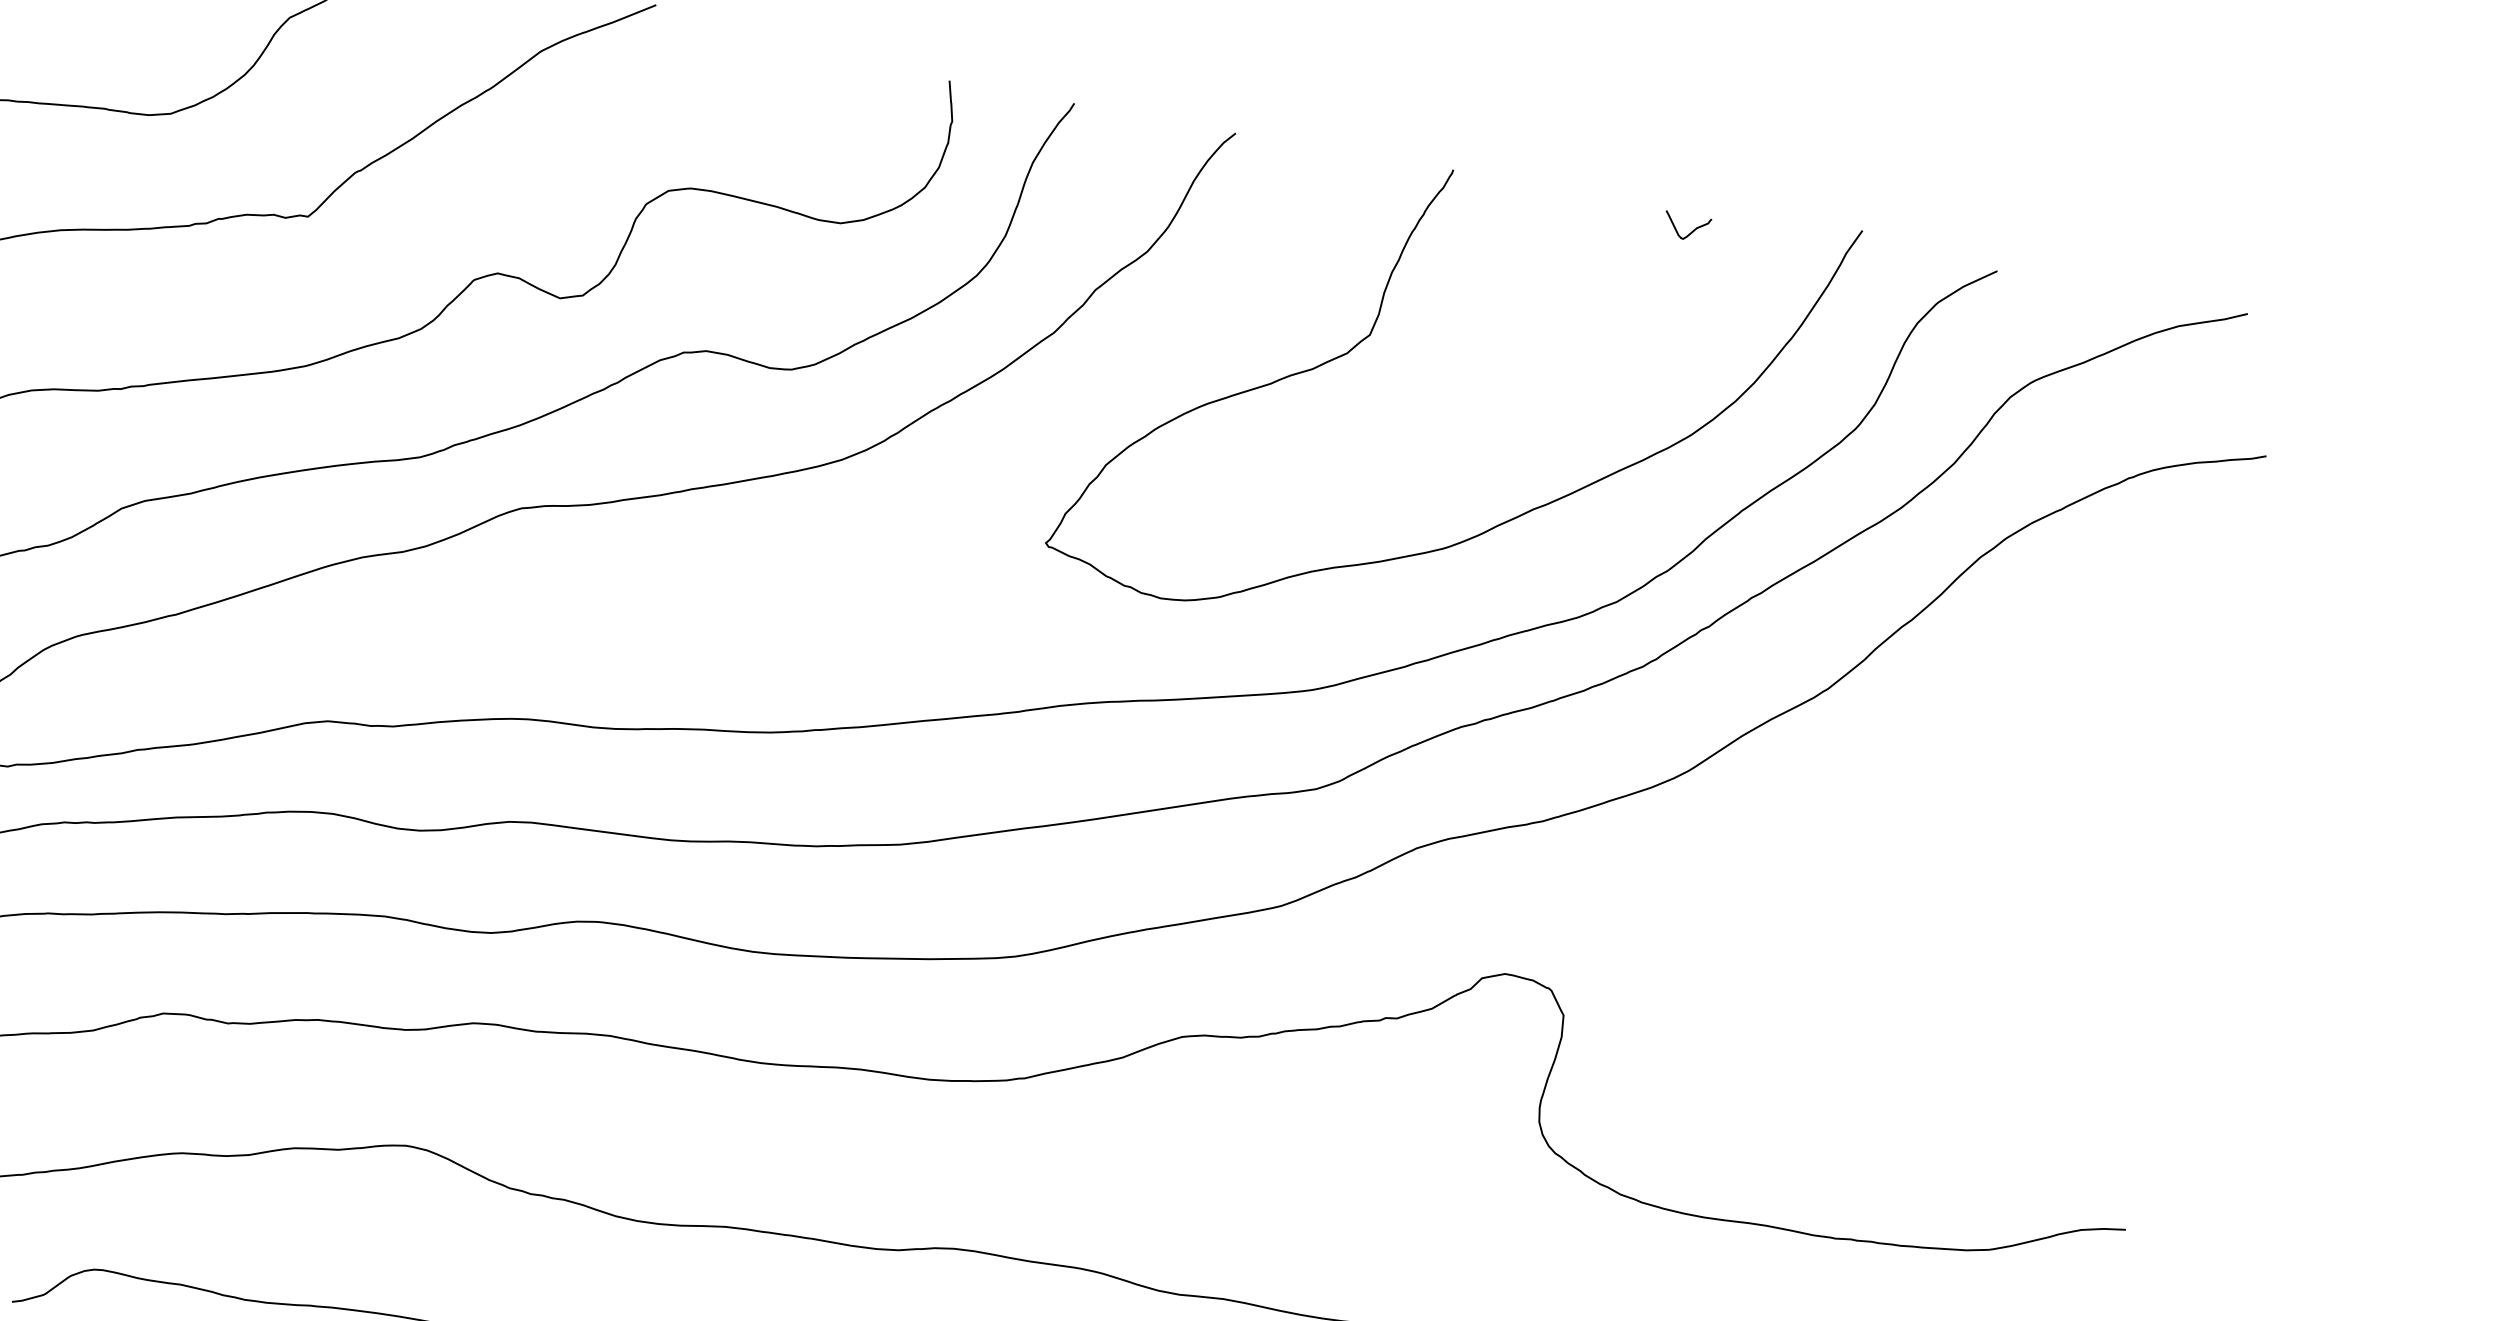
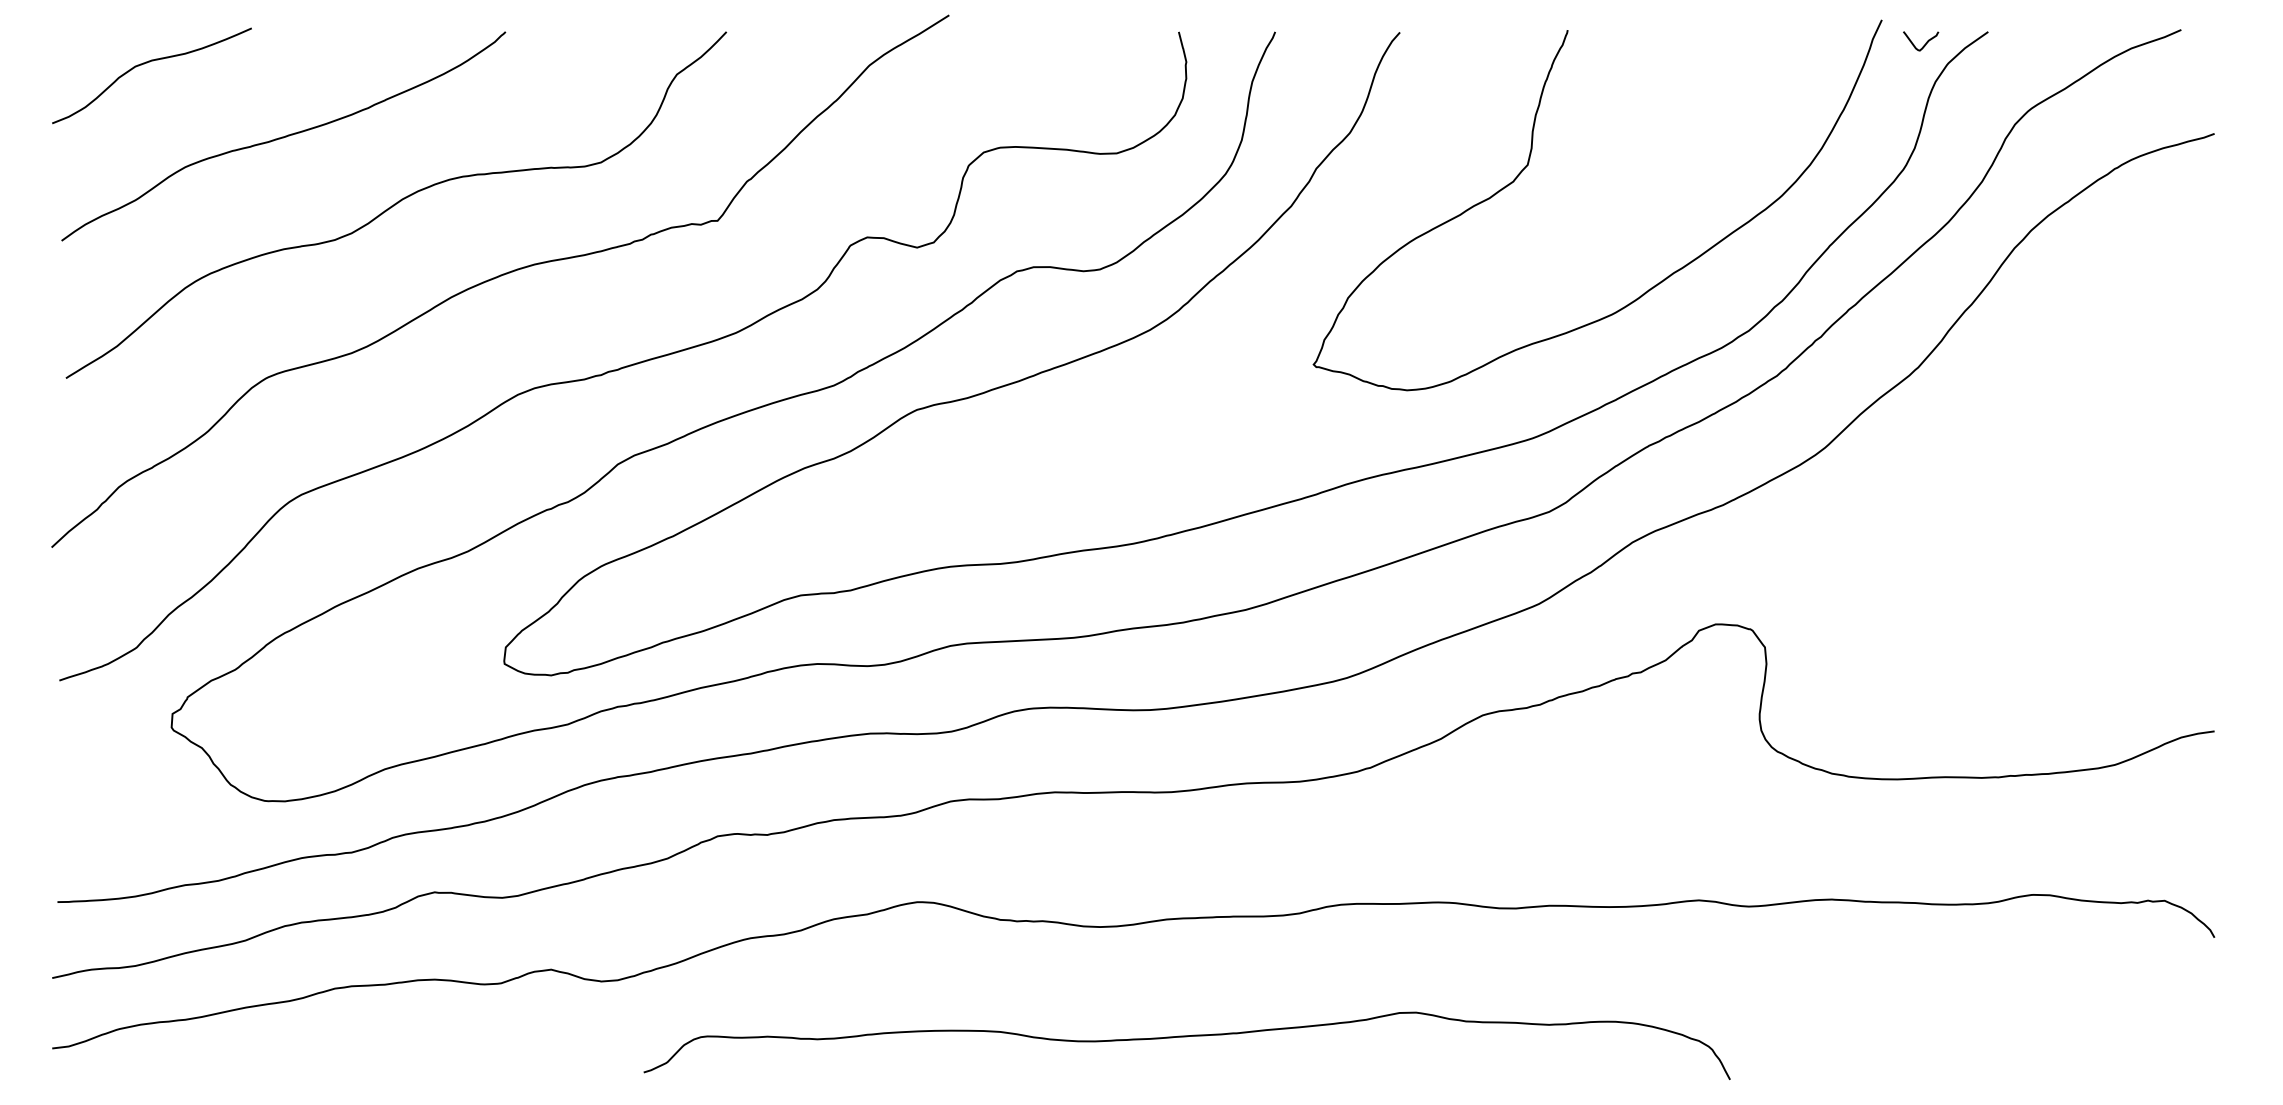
curve: (1690, 232) -> (1924, 44), moved

